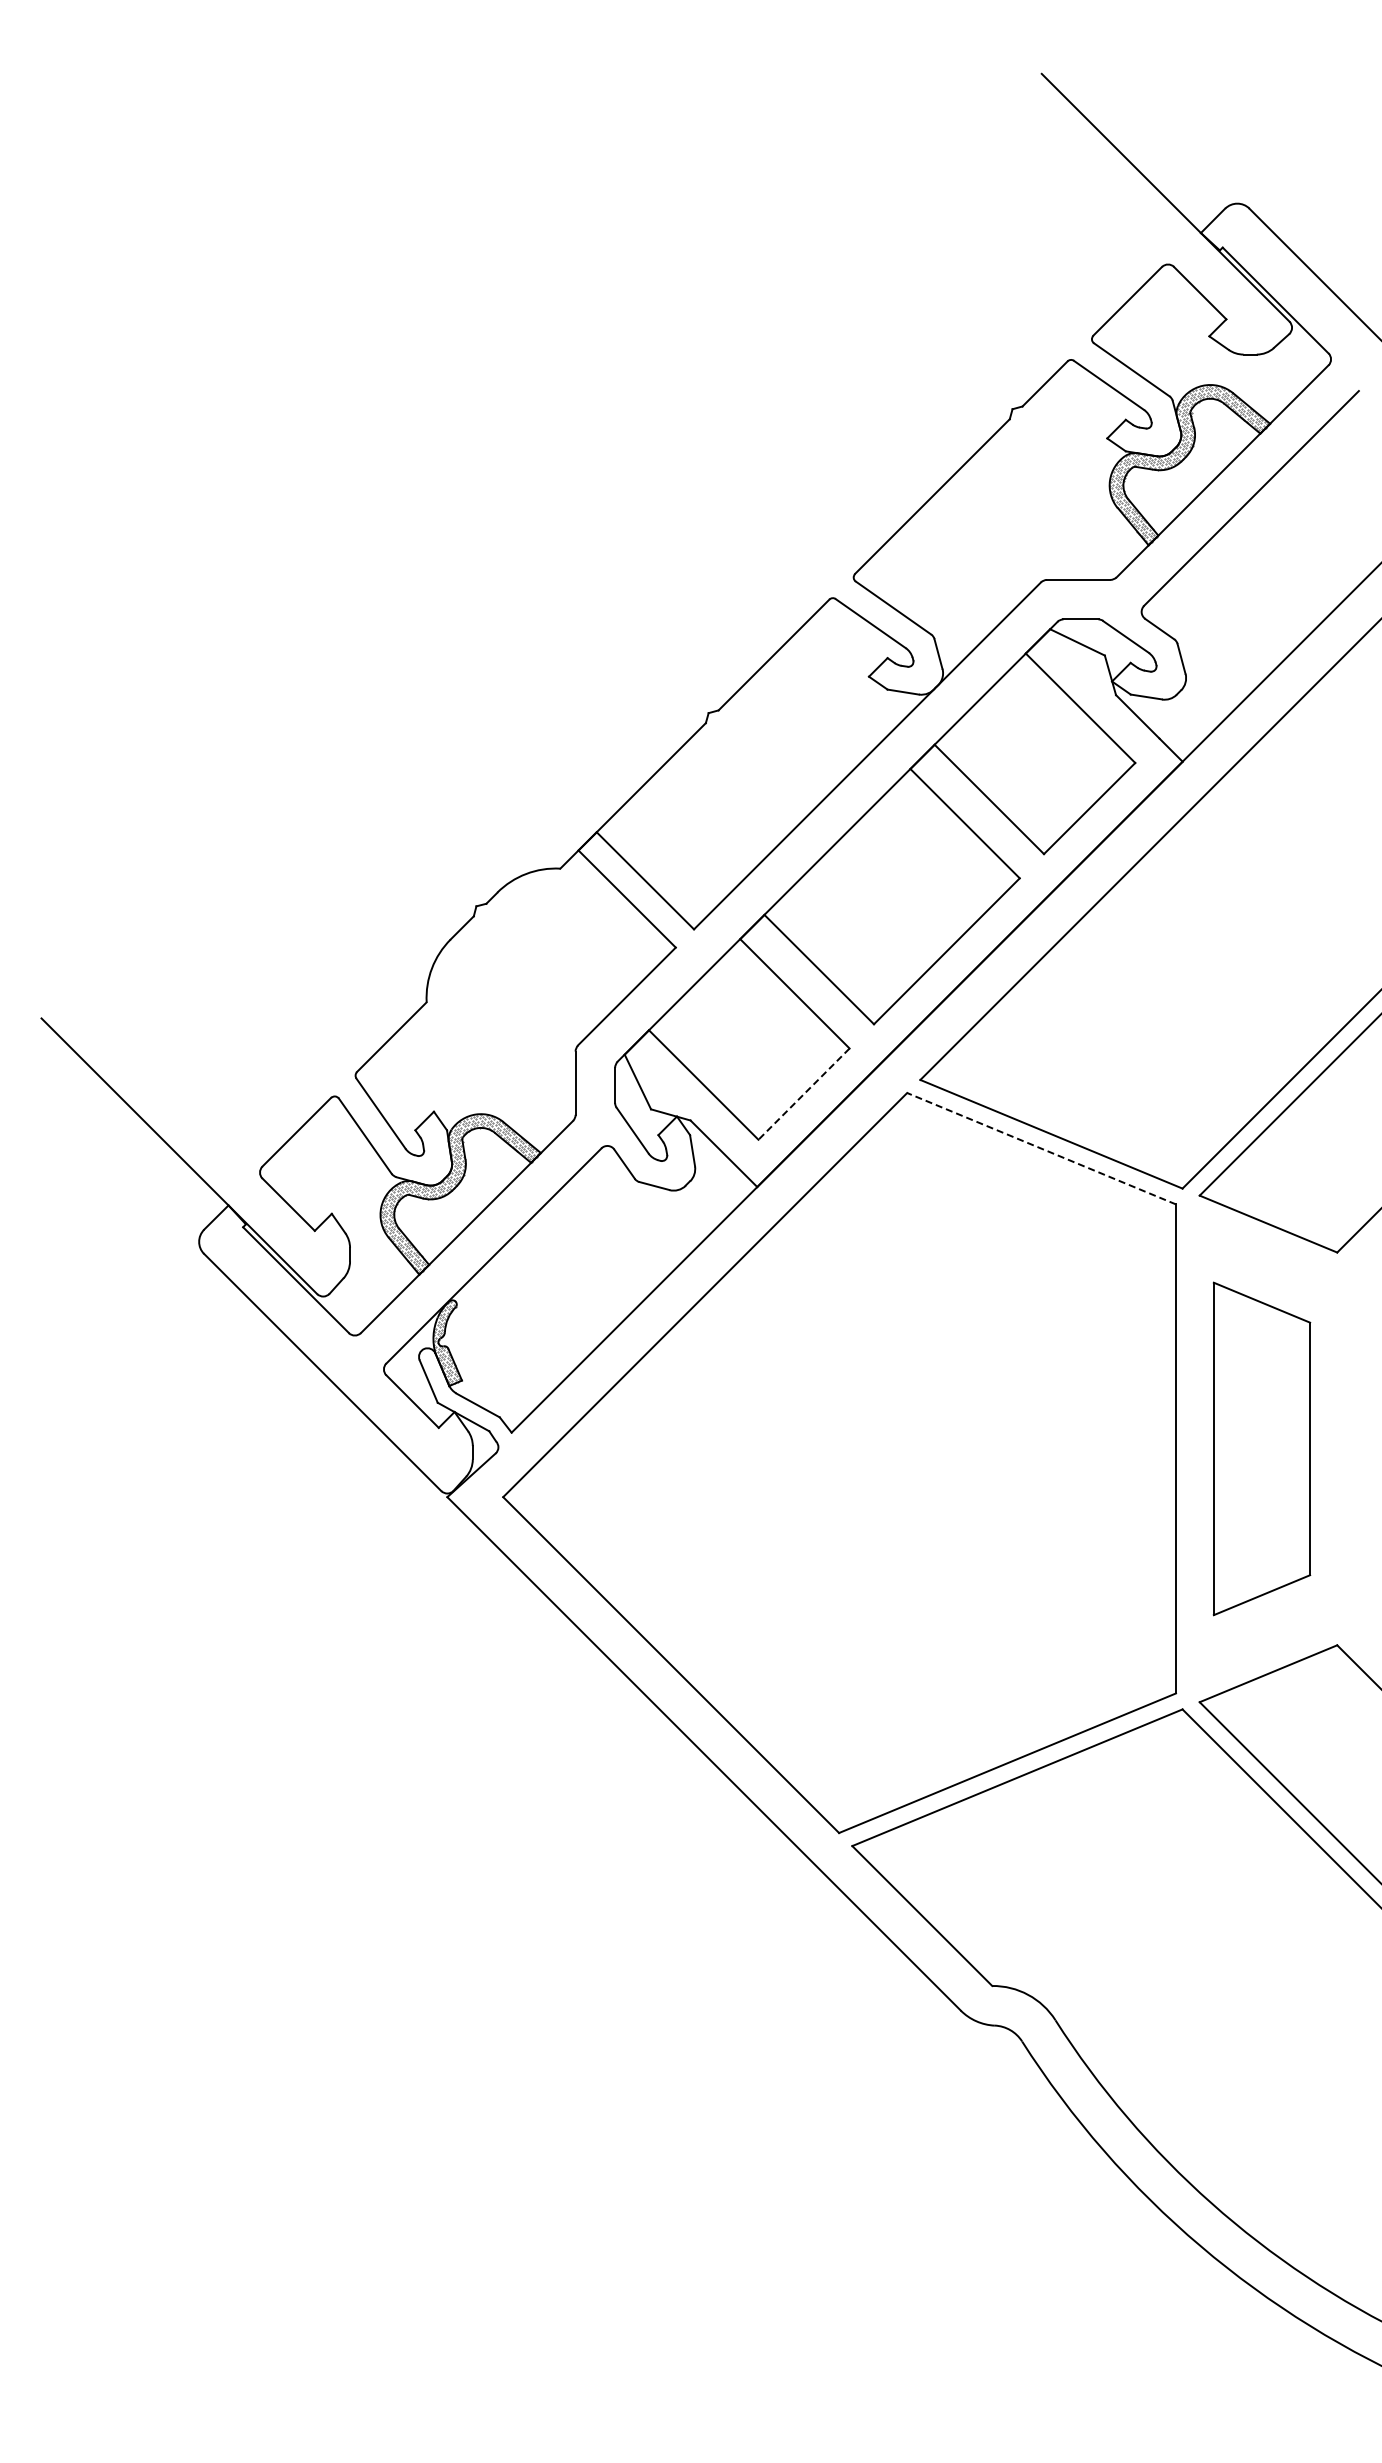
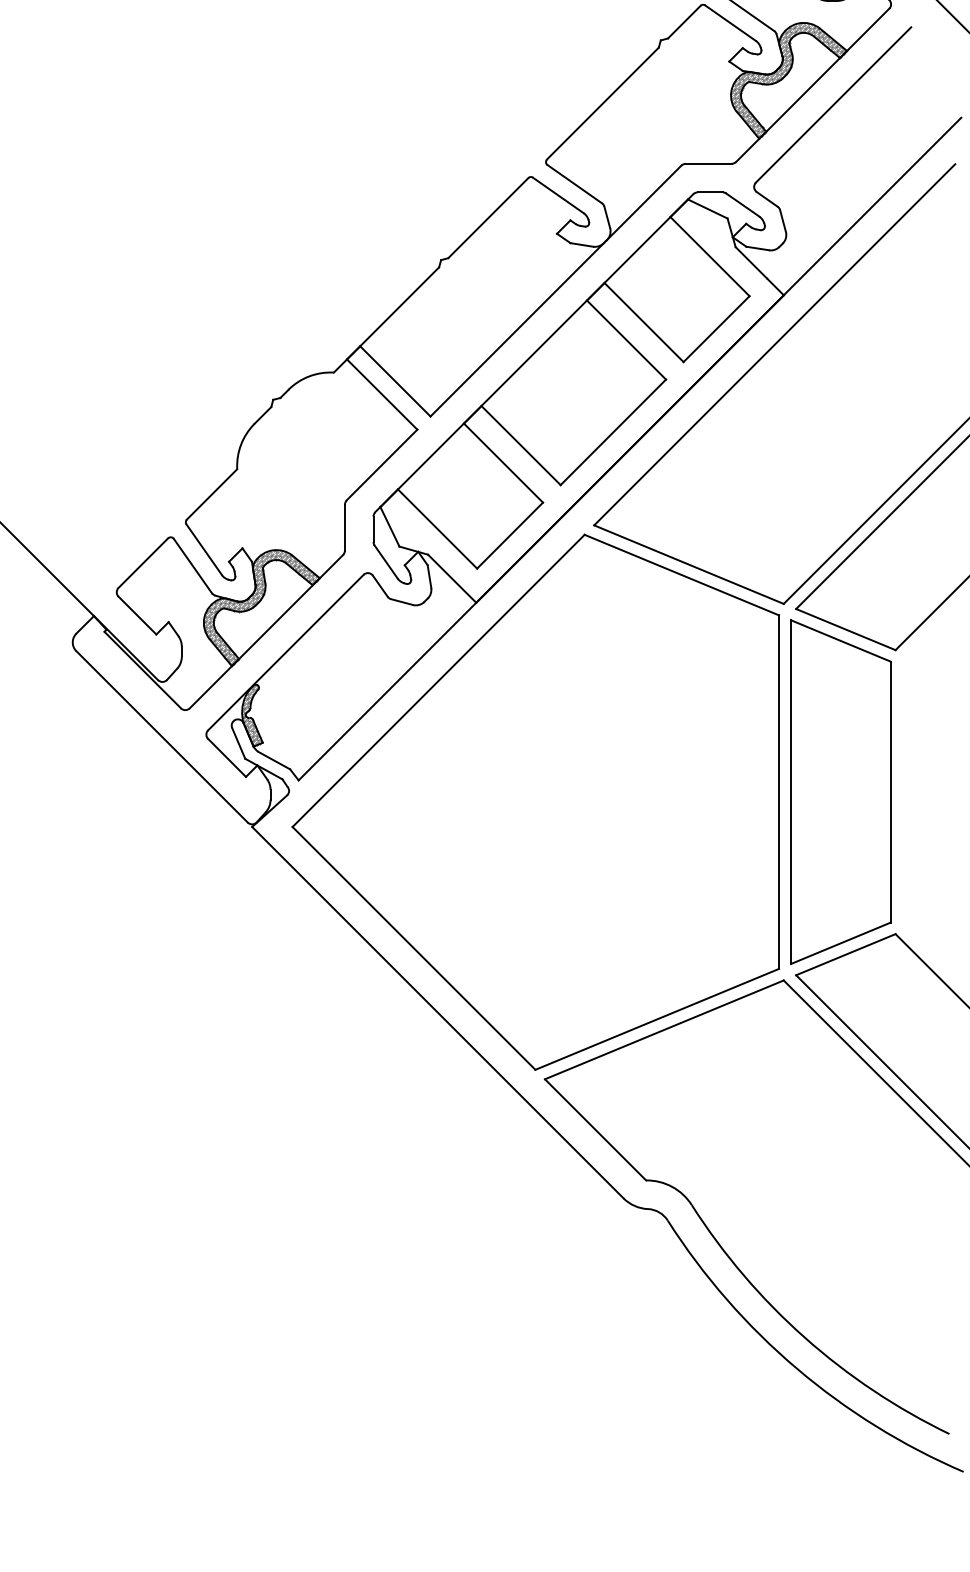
line: (803, 1094) -> (509, 535), dashed -> solid
line: (1041, 1148) -> (681, 574), dashed -> solid
part: (1261, 1448) -> (840, 791), size x1.43

